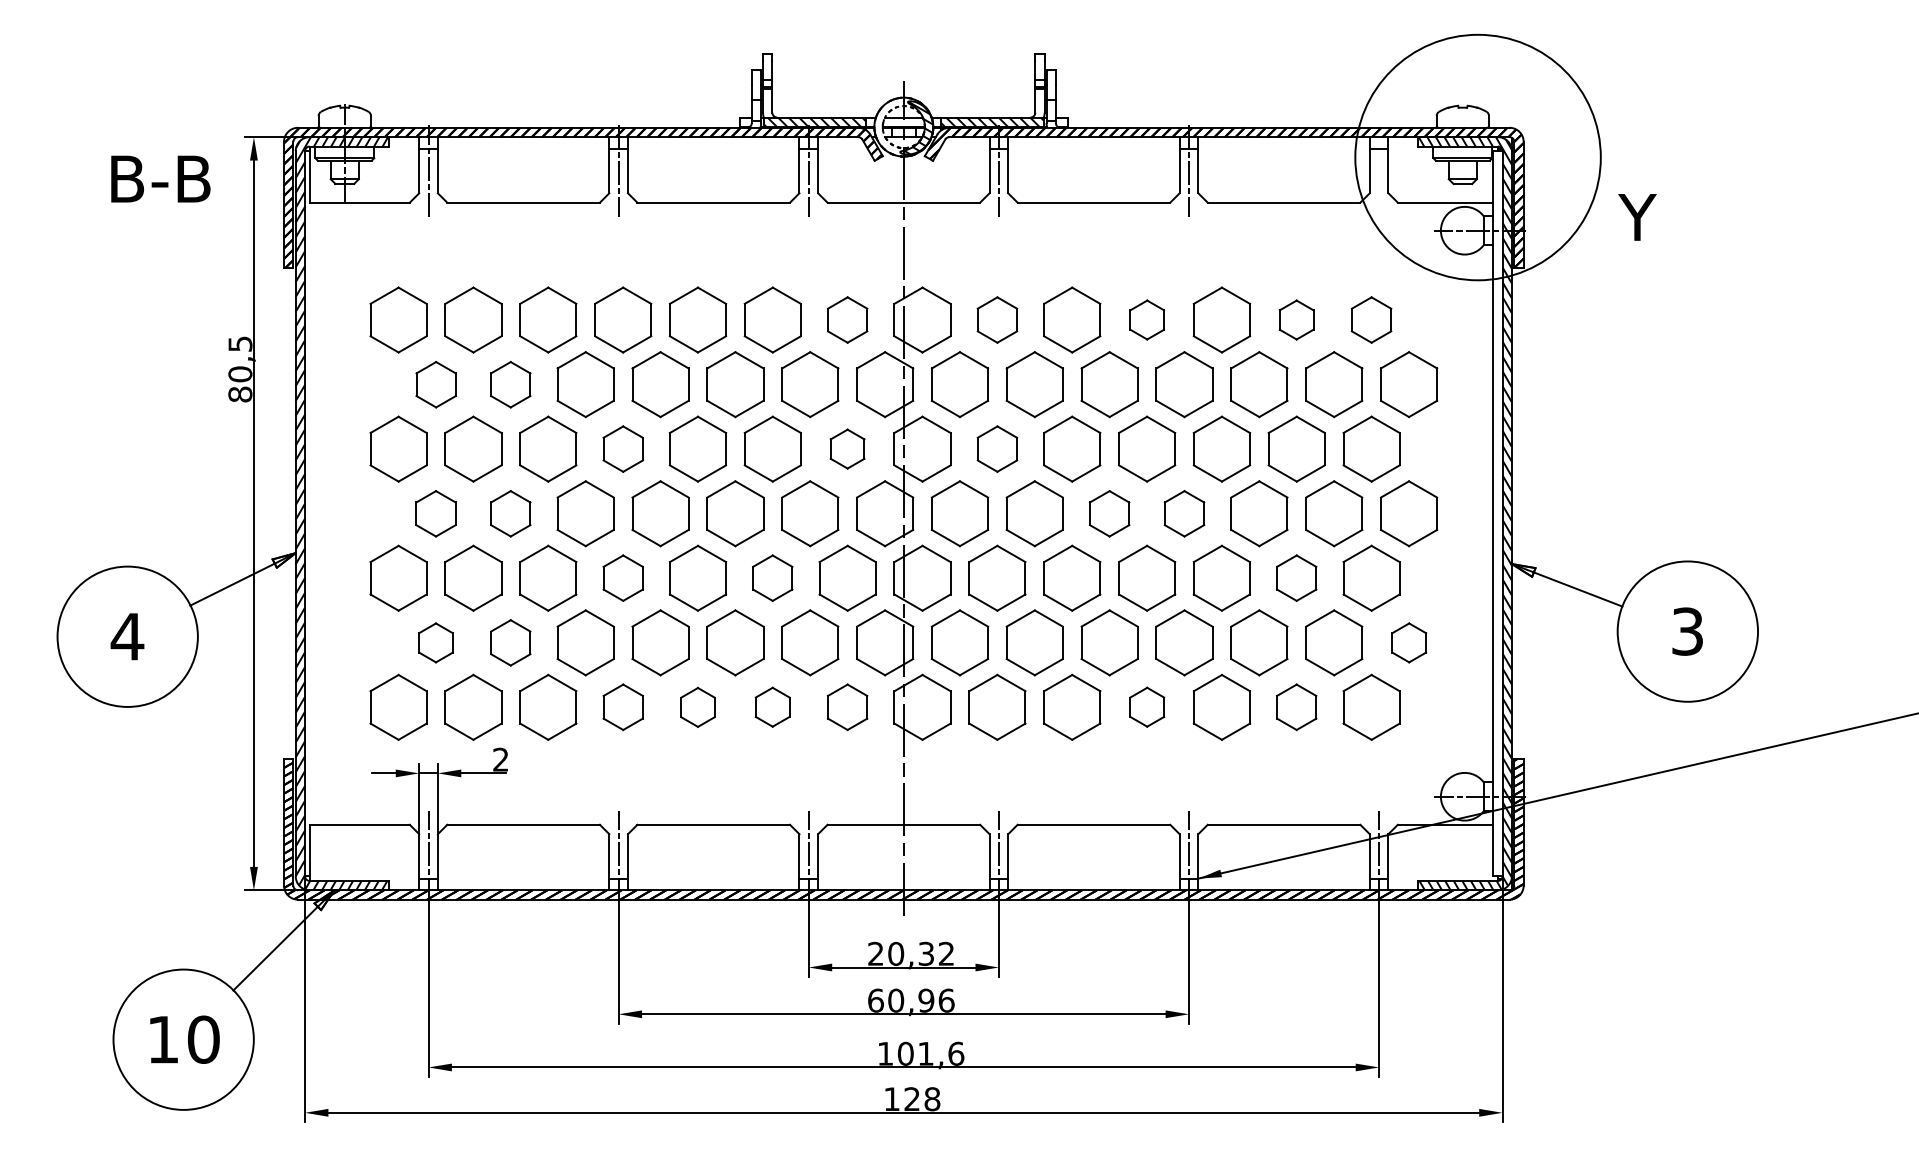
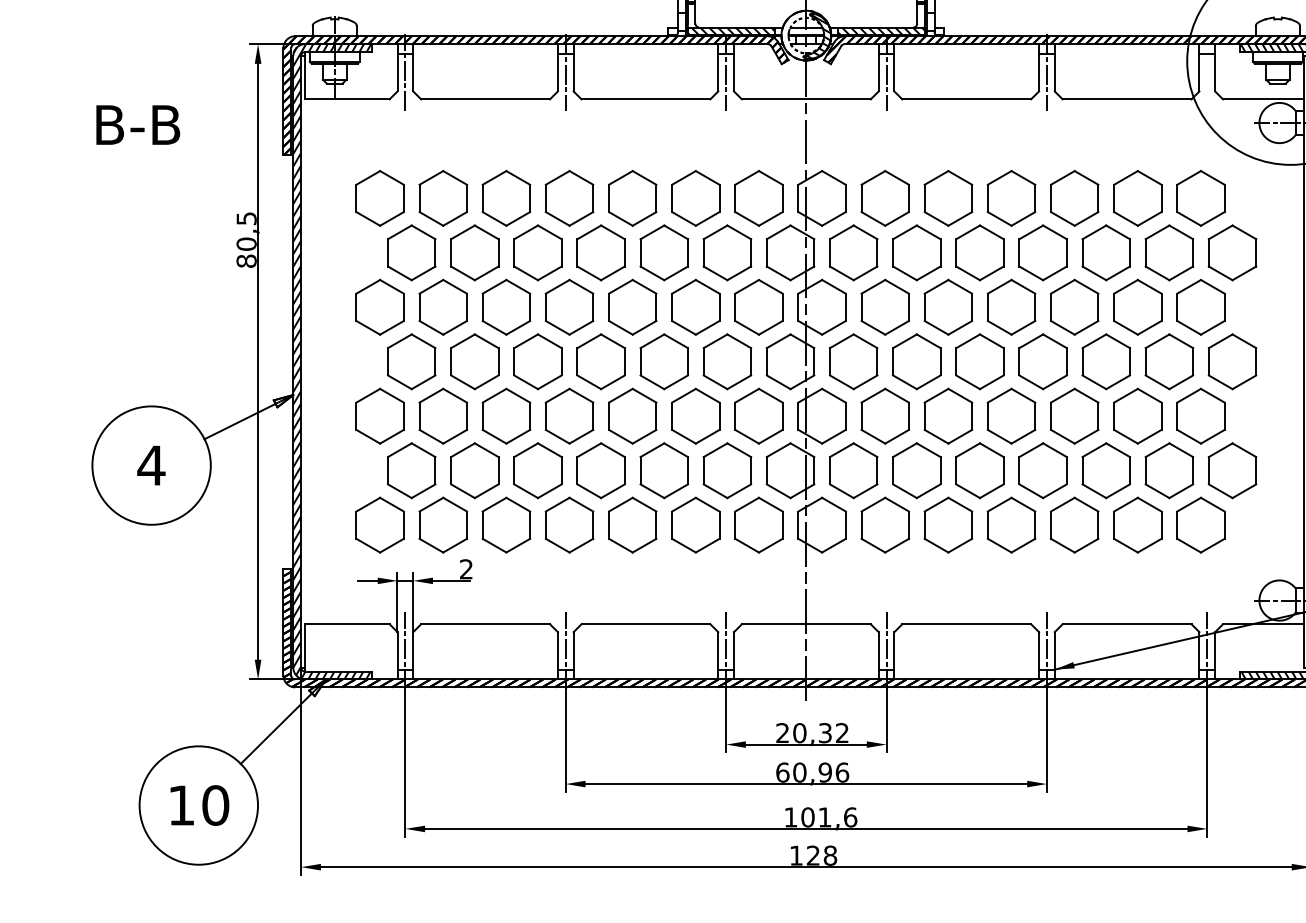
text: (160, 178) -> (137, 124), moved
part: (847, 319) -> (758, 197), size x1.43
part: (997, 319) -> (885, 197), size x1.43
part: (1147, 319) -> (1011, 197), size x1.67
part: (1296, 319) -> (1137, 197), size x1.67
part: (1371, 319) -> (1200, 197), size x1.43
part: (436, 384) -> (412, 252), size x1.43
part: (510, 384) -> (474, 252), size x1.43
part: (623, 448) -> (569, 306), size x1.43
part: (847, 448) -> (758, 306), size x1.67
part: (997, 448) -> (885, 306), size x1.43
part: (435, 513) -> (411, 361), size x1.43
part: (510, 513) -> (474, 361), size x1.43
part: (1109, 513) -> (979, 361), size x1.43
part: (1184, 513) -> (1043, 361), size x1.43
part: (623, 577) -> (569, 415), size x1.43
part: (772, 577) -> (695, 415), size x1.43
part: (1296, 577) -> (1137, 415), size x1.43
part: (435, 642) -> (411, 470), size x1.67
part: (510, 642) -> (474, 470), size x1.43
part: (1409, 642) -> (1232, 470), size x1.67
part: (623, 706) -> (569, 524), size x1.43
part: (772, 706) -> (695, 524), size x1.67
part: (847, 706) -> (758, 524), size x1.43
part: (1147, 706) -> (1011, 524), size x1.67
part: (1296, 706) -> (1137, 524), size x1.43
part: (697, 707) -> (632, 525), size x1.67

